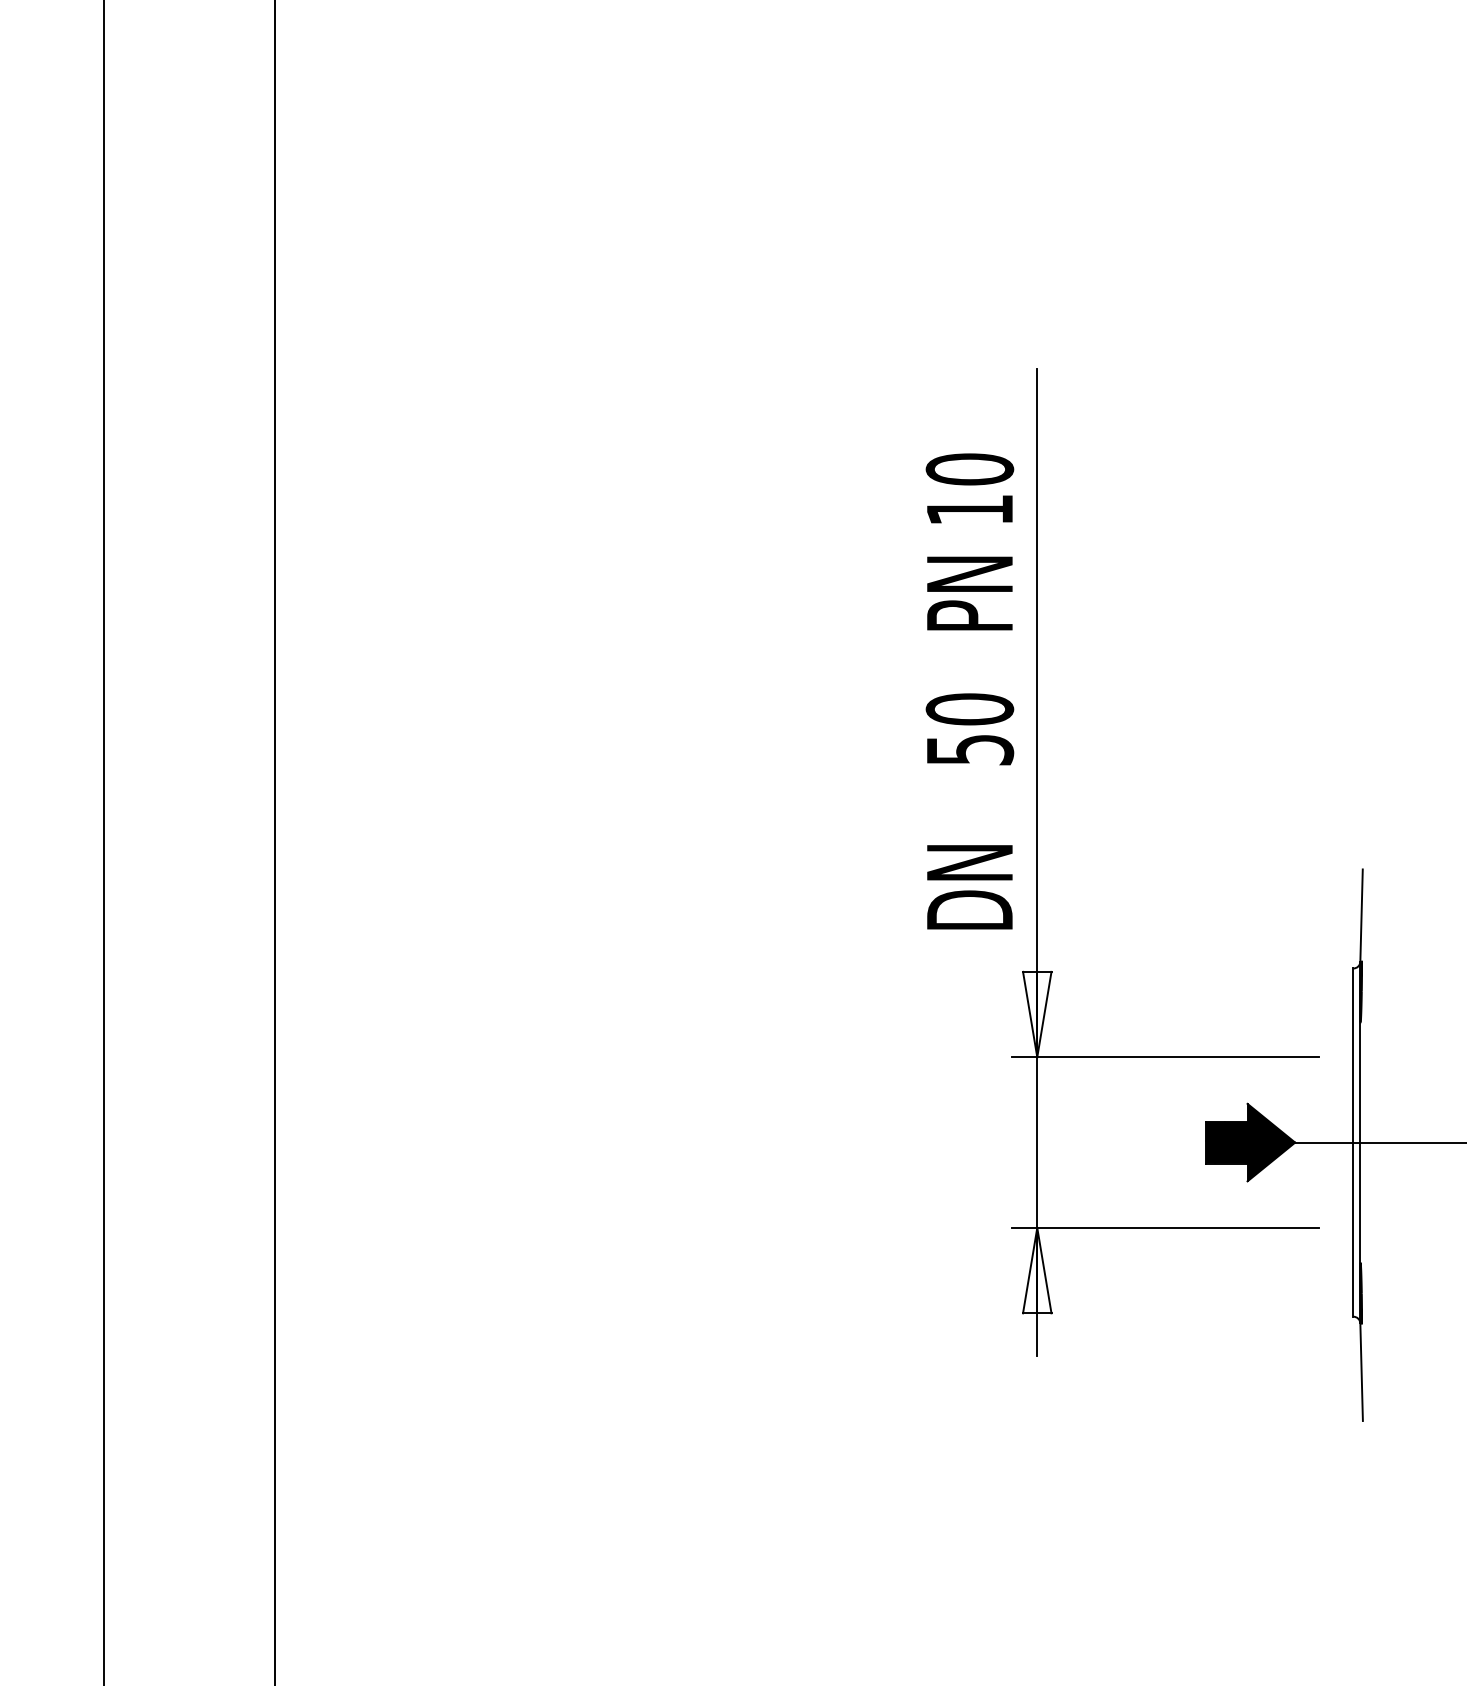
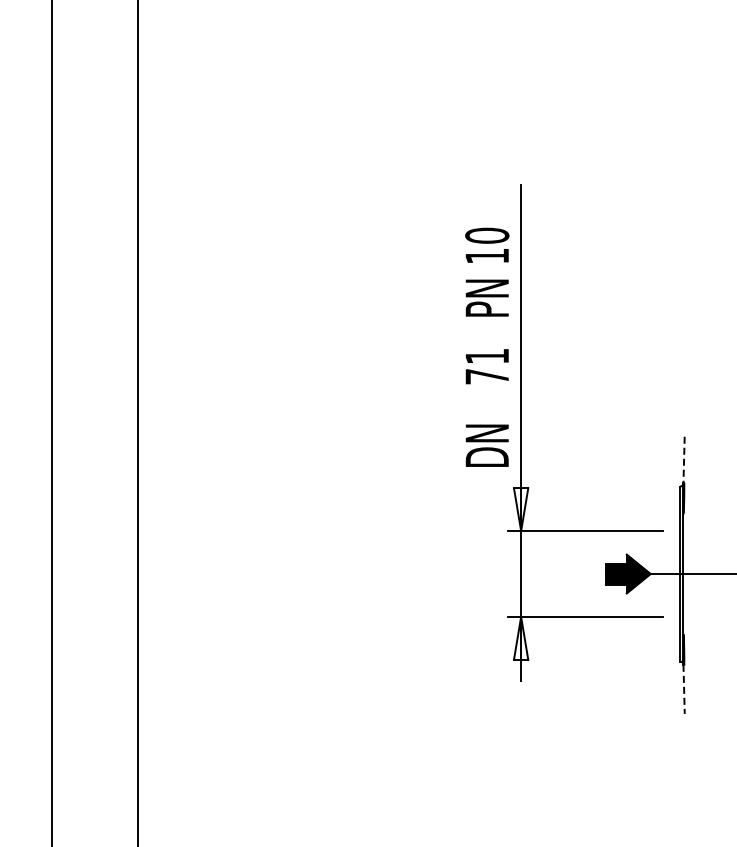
text: (970, 729) -> (487, 366), 50 -> 71
line: (1362, 916) -> (684, 460), solid -> dashed
line: (1362, 1372) -> (684, 689), solid -> dashed

